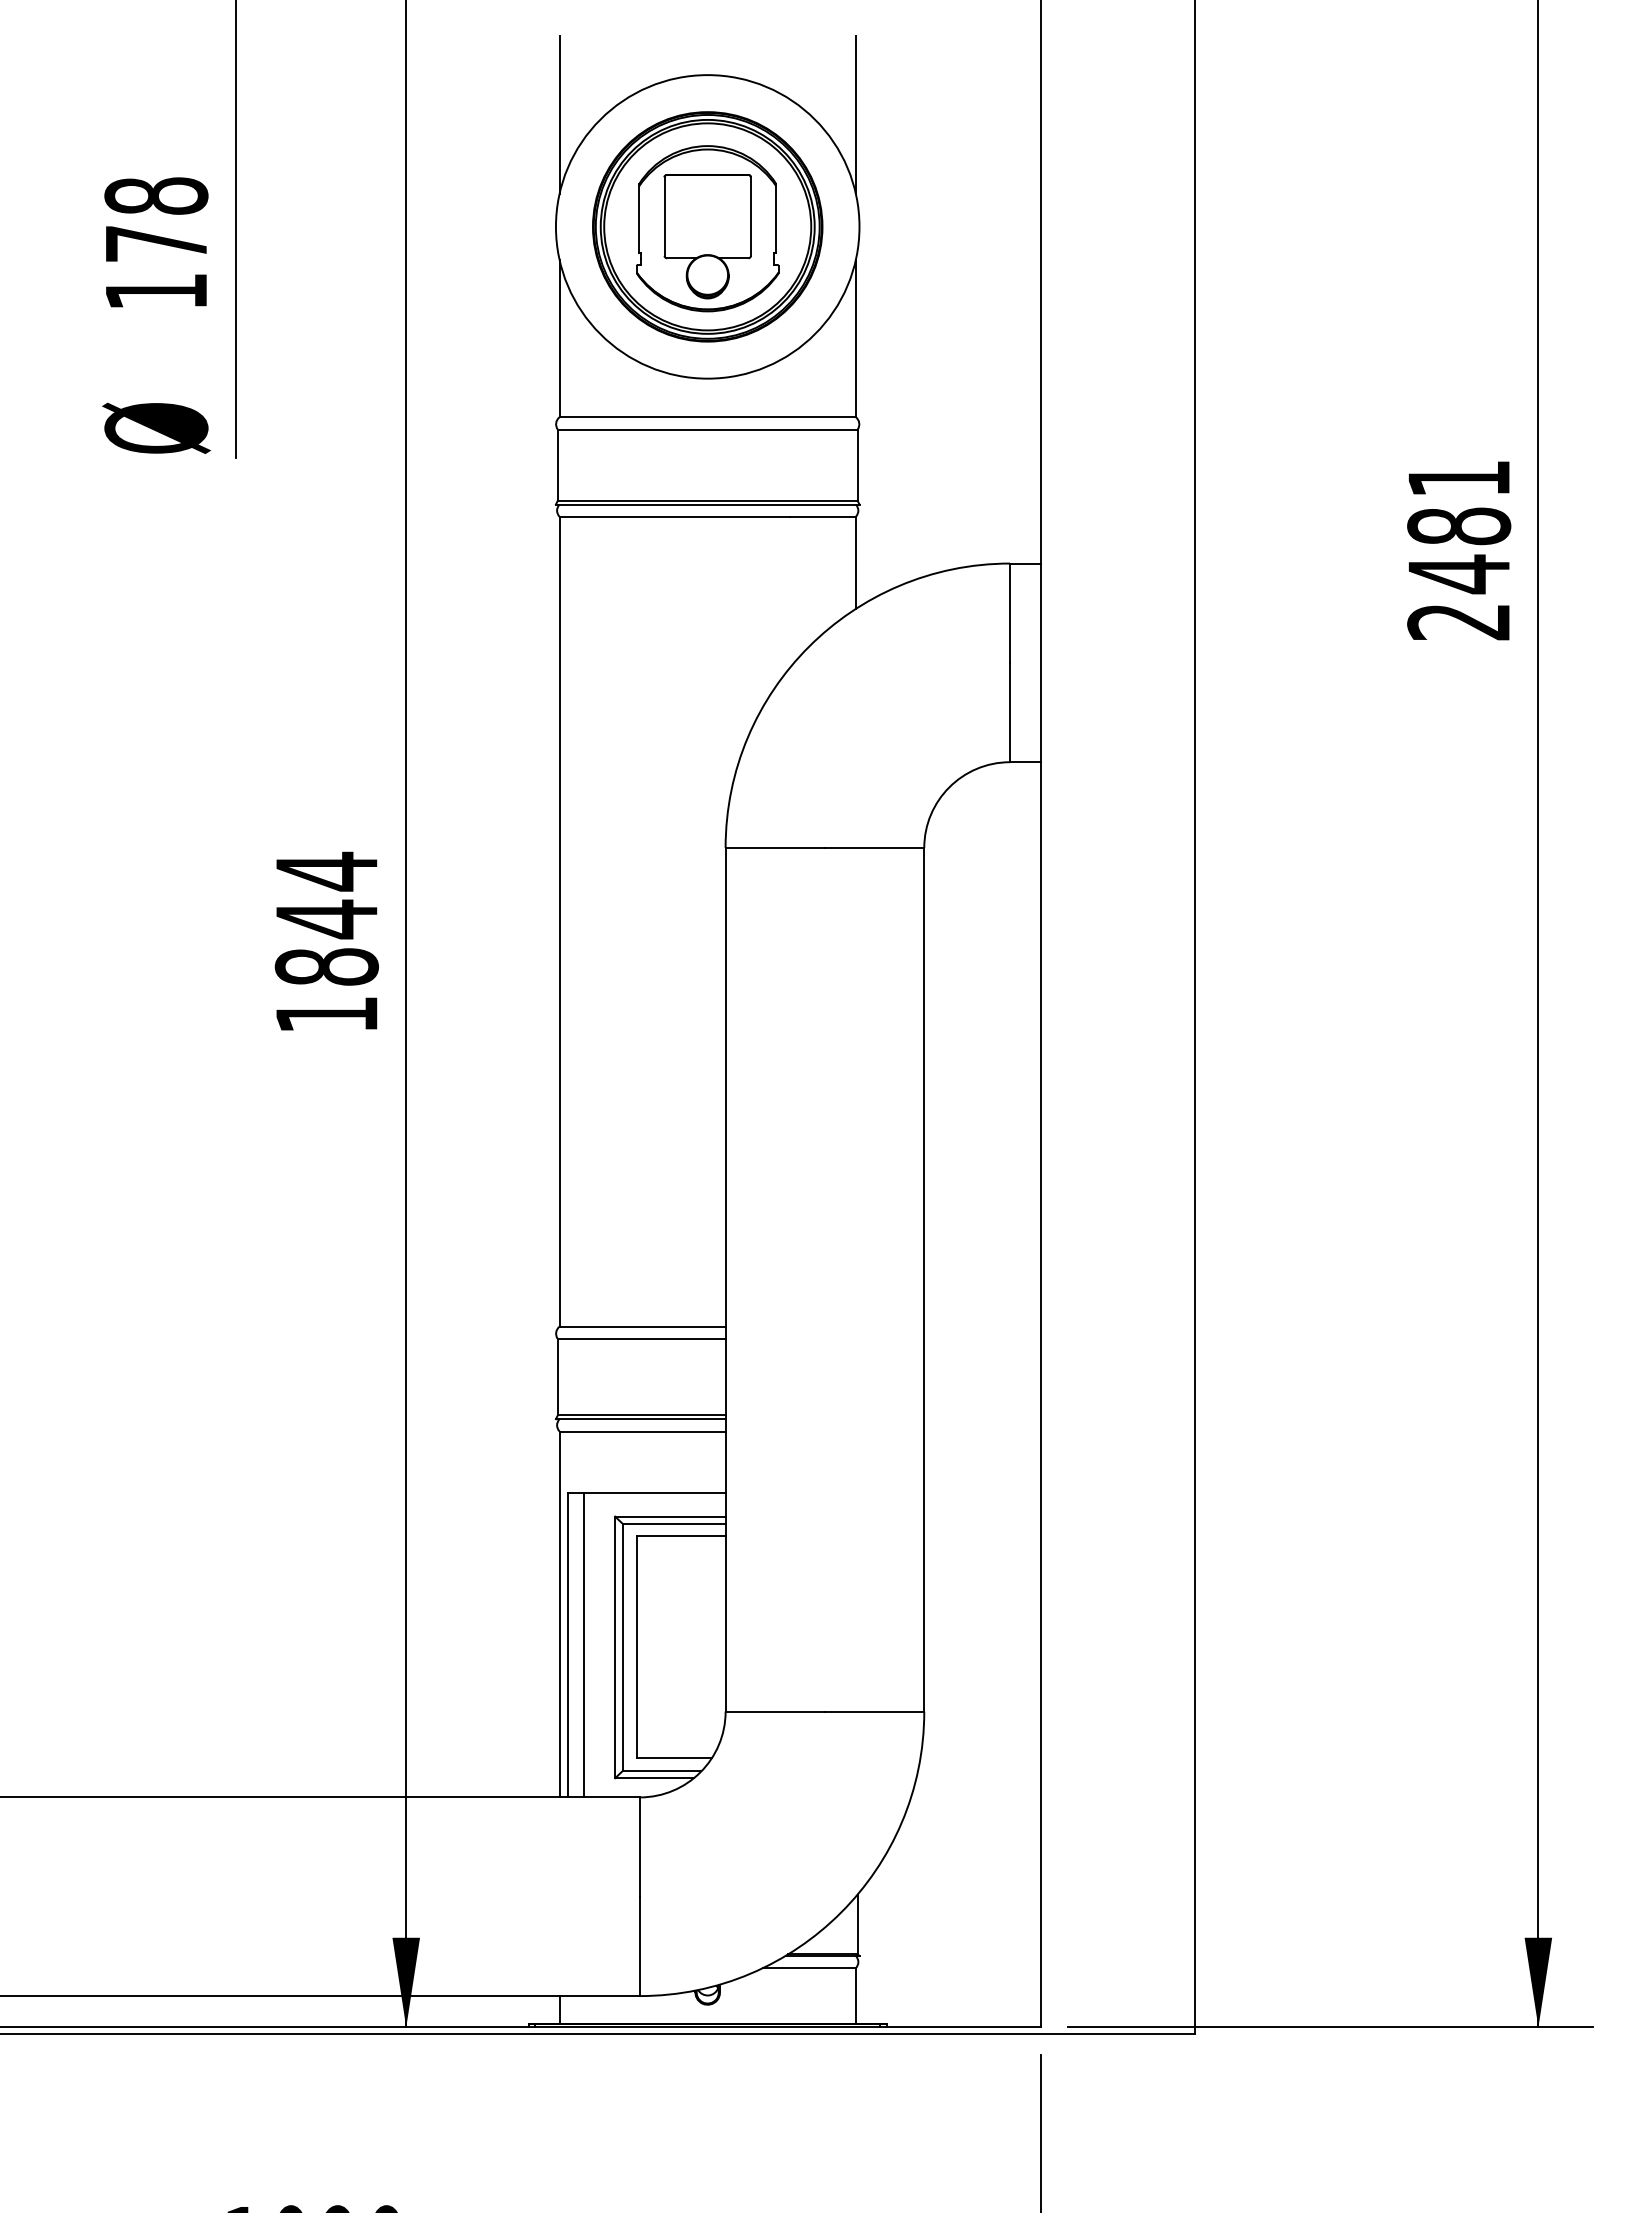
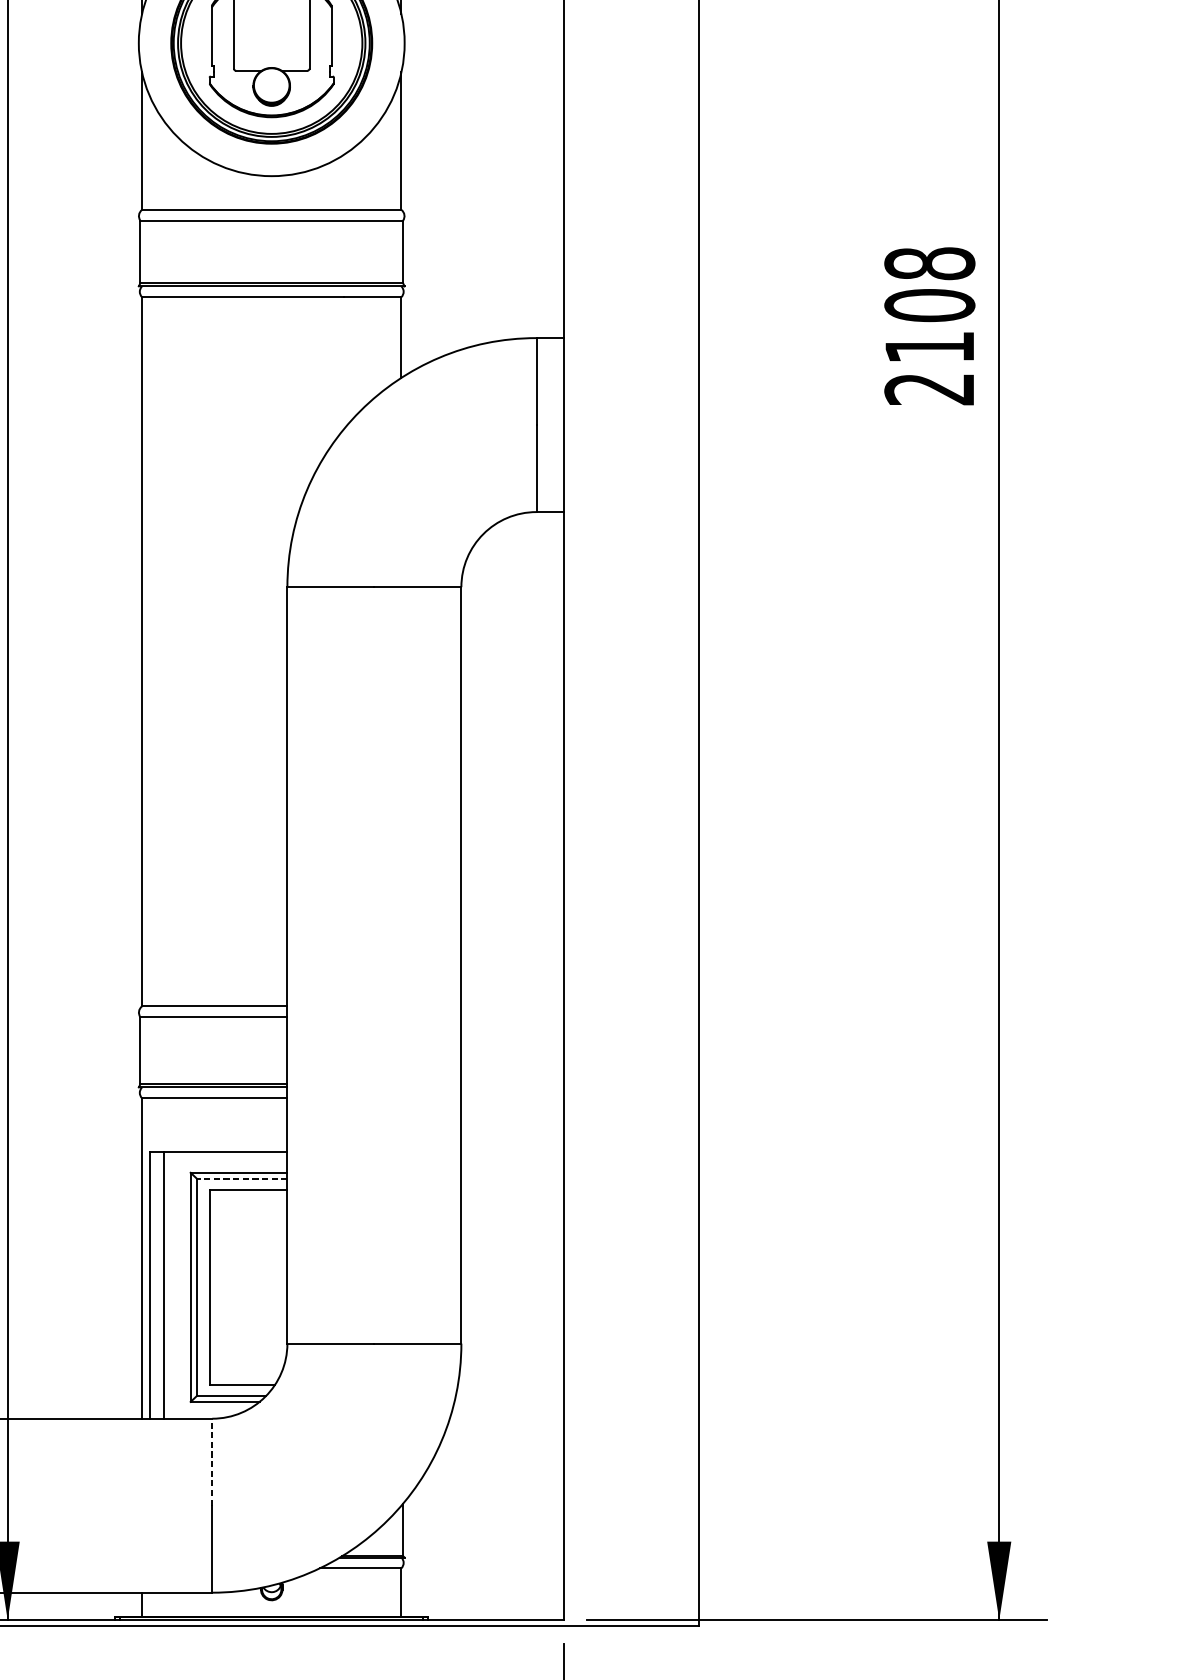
text: (1459, 526) -> (930, 305), 2481 -> 2108
line: (674, 1523) -> (242, 1178), solid -> dashed
line: (639, 1847) -> (211, 1462), solid -> dashed

